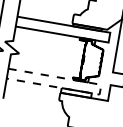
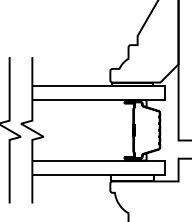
line: (100, 90) -> (165, 168), dashed -> solid

